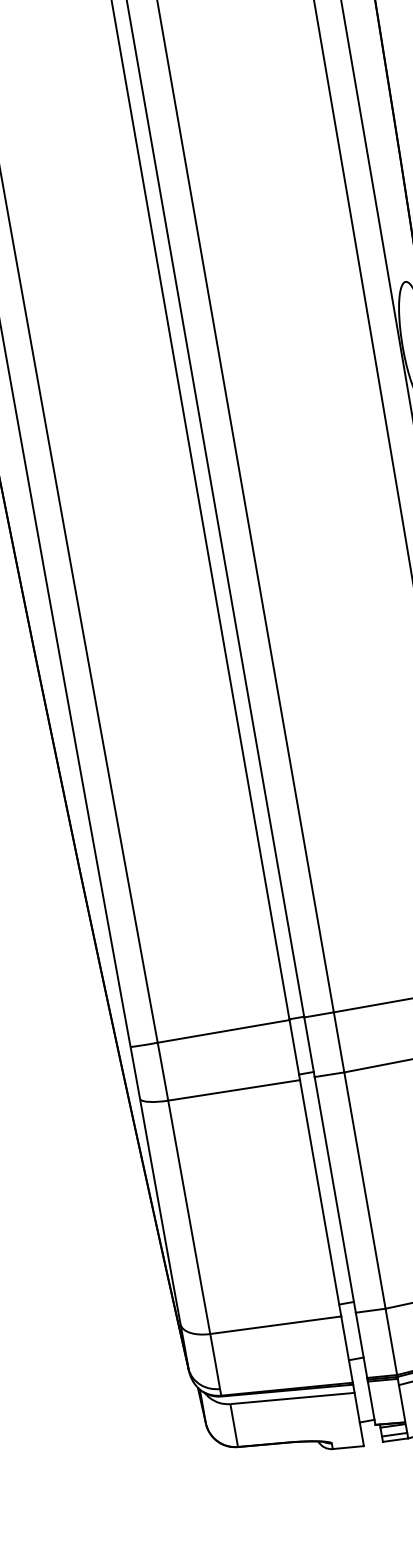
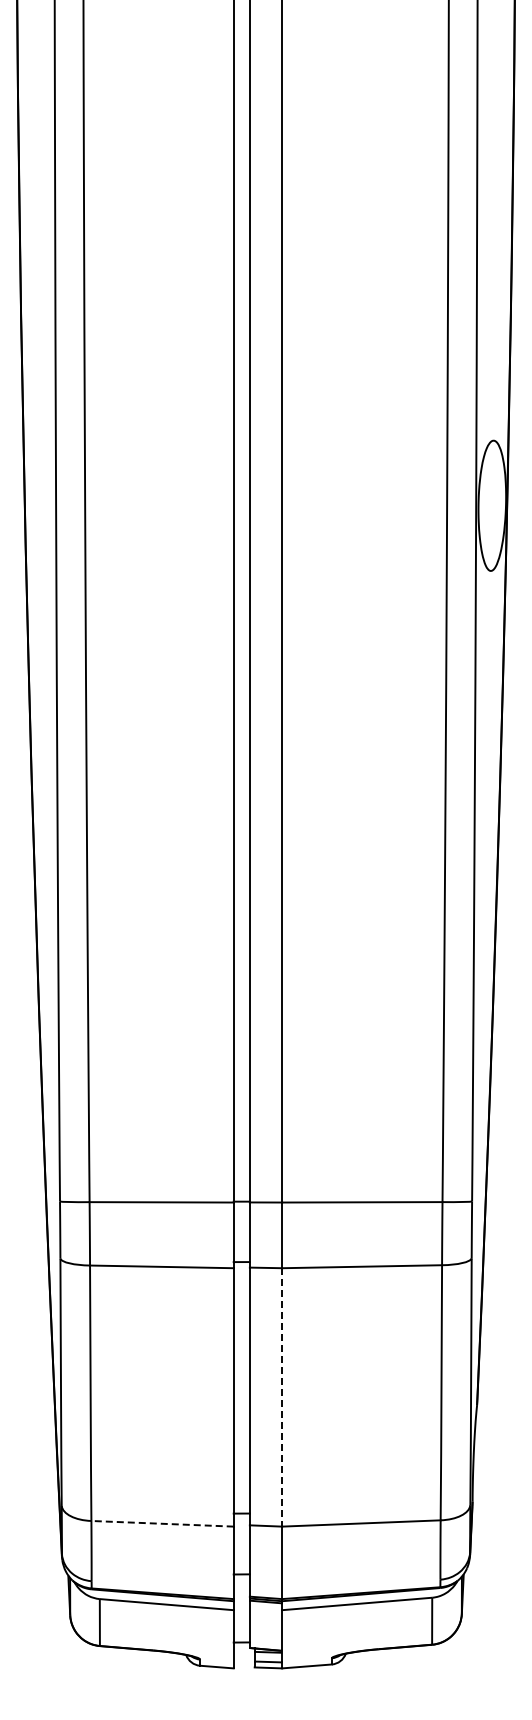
line: (365, 1190) -> (282, 1397), solid -> dashed
line: (275, 1324) -> (162, 1523), solid -> dashed

